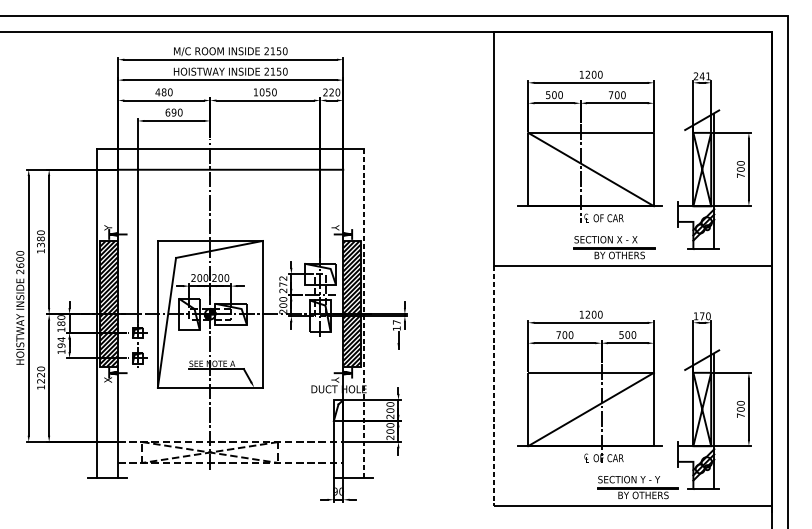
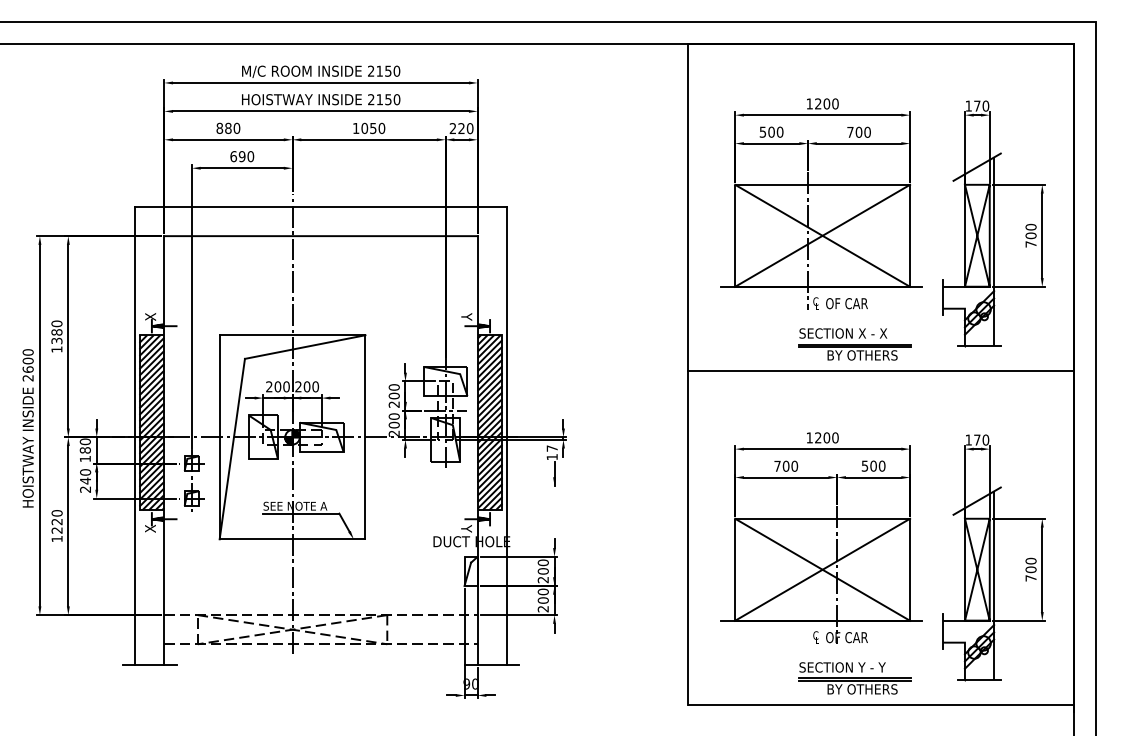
text: (702, 75) -> (977, 105), 241 -> 170
text: (157, 91) -> (219, 127), 480 -> 880
line: (591, 169) -> (822, 235), added
text: (108, 227) -> (150, 316), Y -> X
text: (282, 281) -> (393, 391), 272 -> 200
line: (363, 312) -> (506, 435), dashed -> solid
text: (61, 345) -> (85, 480), 194 -> 240
line: (494, 386) -> (687, 537), dashed -> solid
line: (591, 409) -> (822, 569), added
part: (637, 487) -> (854, 678), moved

